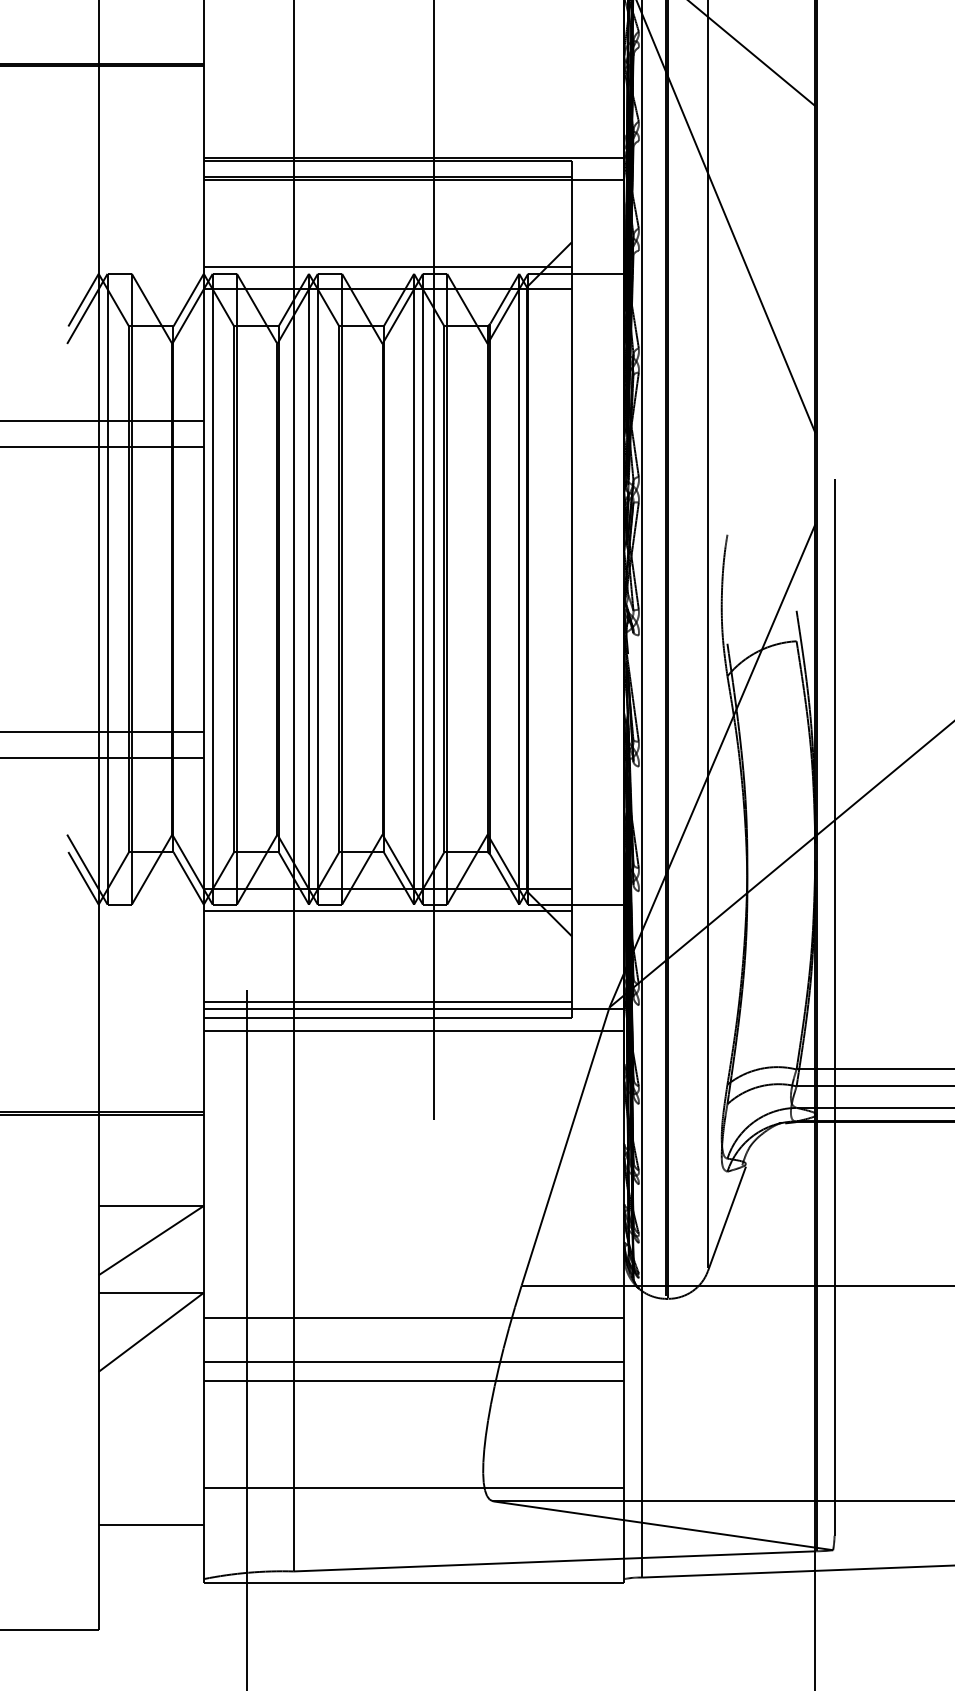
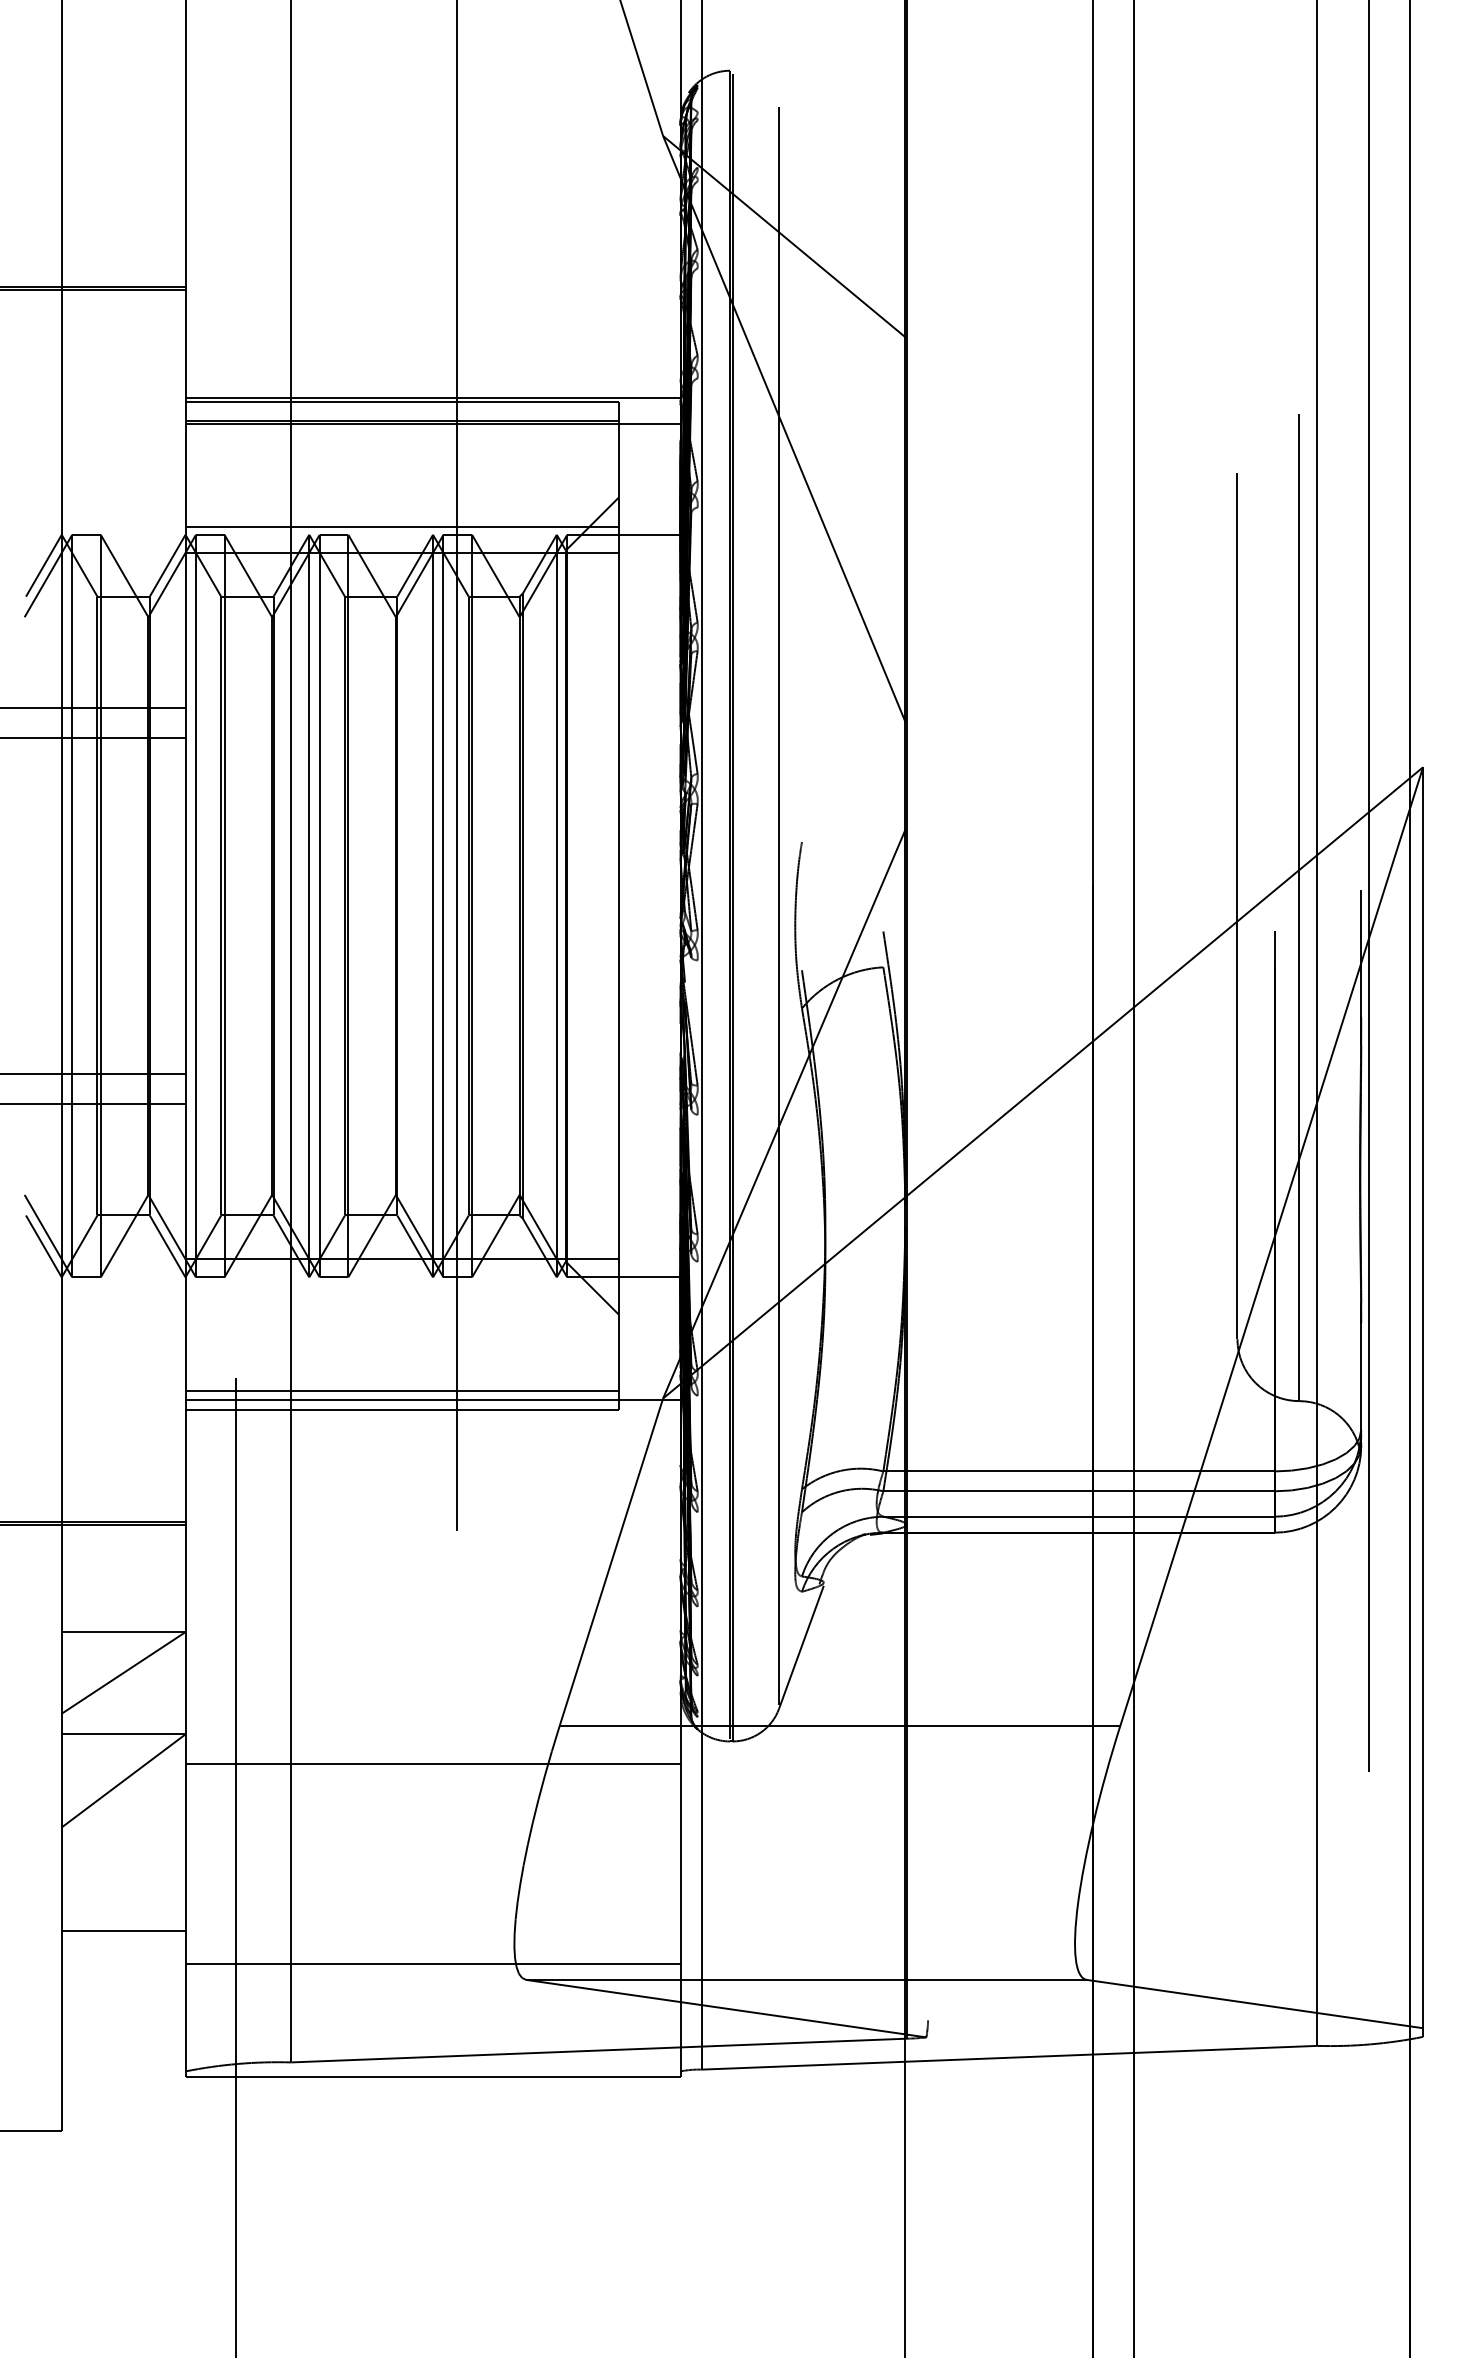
line: (387, 910) -> (401, 1284), removed
line: (834, 1007) -> (928, 1398), removed
line: (413, 1031) -> (432, 1426), removed
line: (413, 1361) -> (432, 1815), removed
line: (413, 1381) -> (432, 1838), removed
line: (151, 1524) -> (123, 1930), moved

